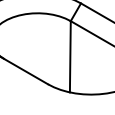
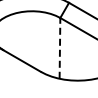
line: (69, 55) -> (59, 47), solid -> dashed

